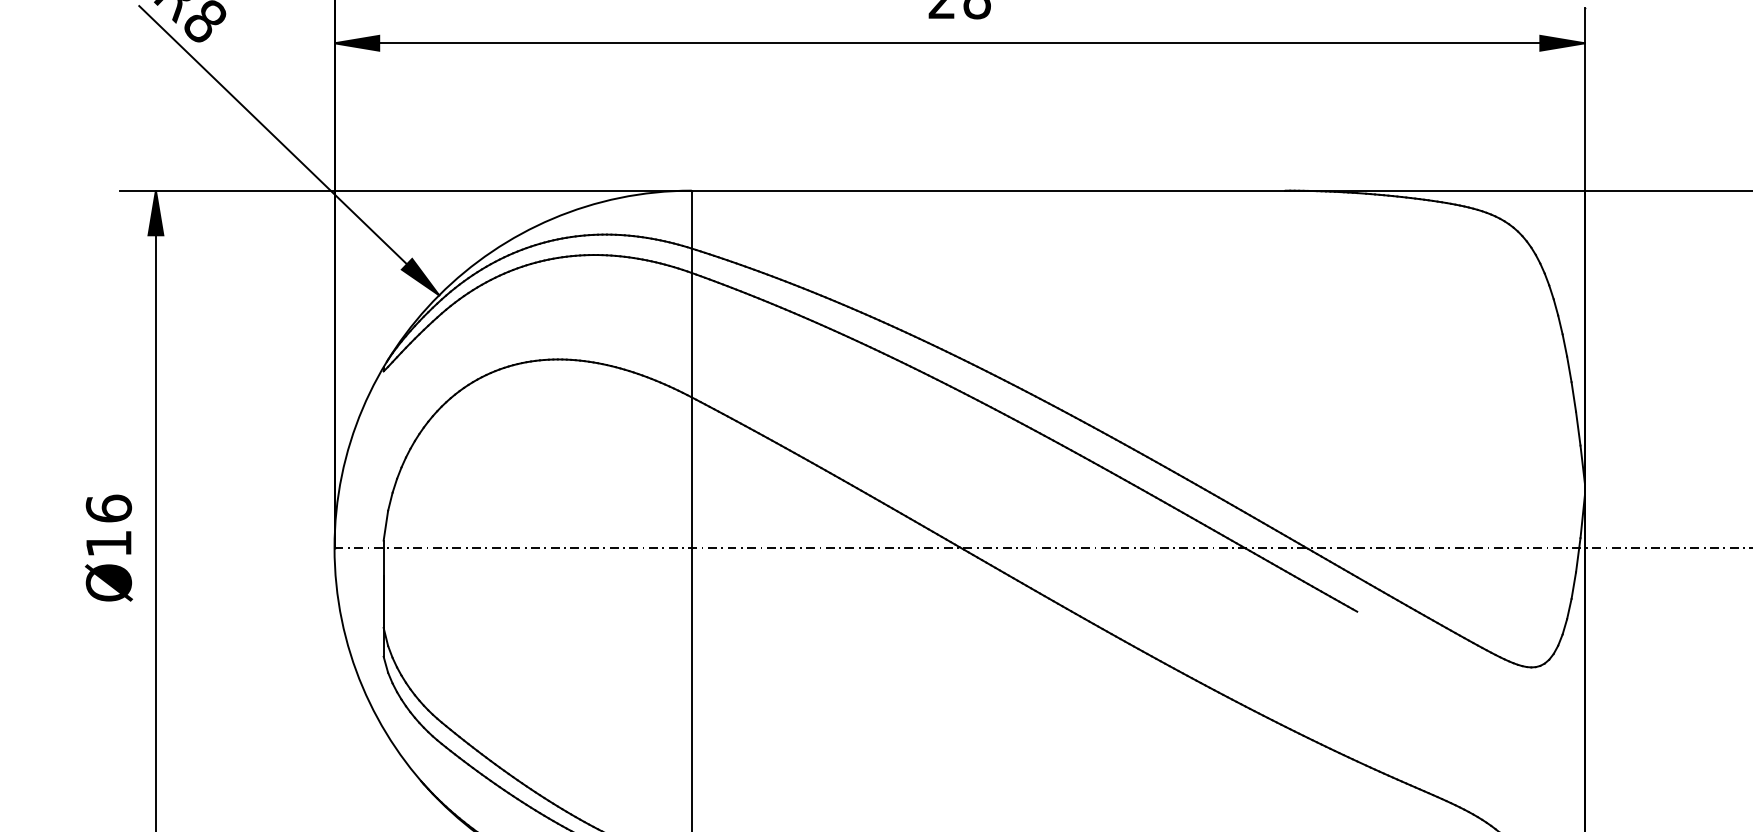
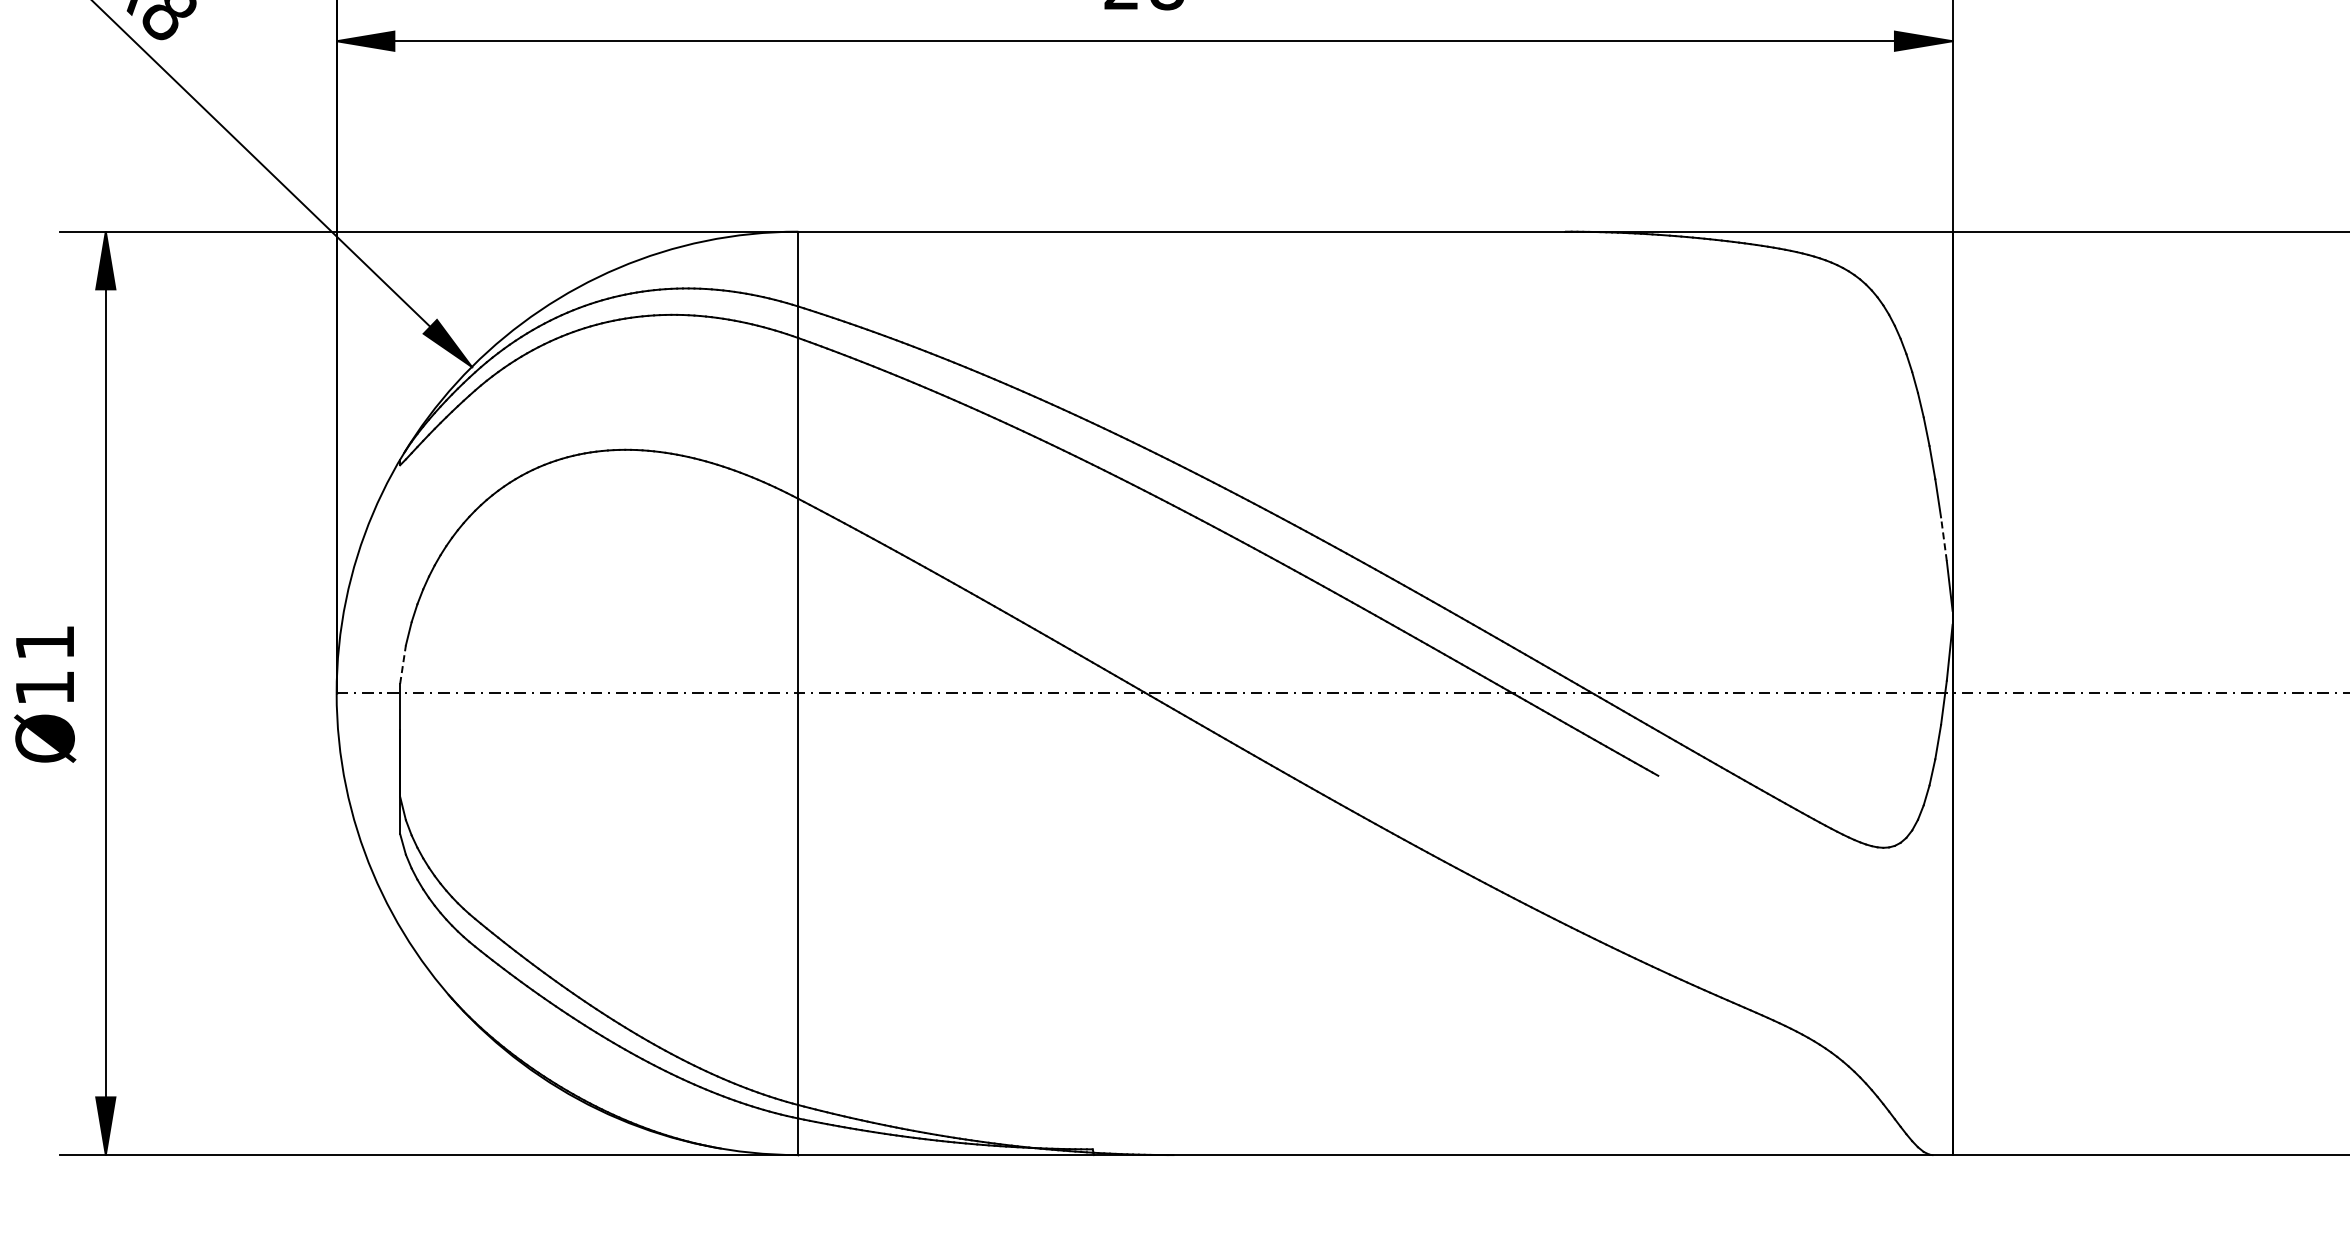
line: (1577, 428) -> (1943, 538), solid -> dashed
text: (108, 508) -> (44, 642), Ø16 -> Ø11
line: (386, 525) -> (403, 664), solid -> dashed

